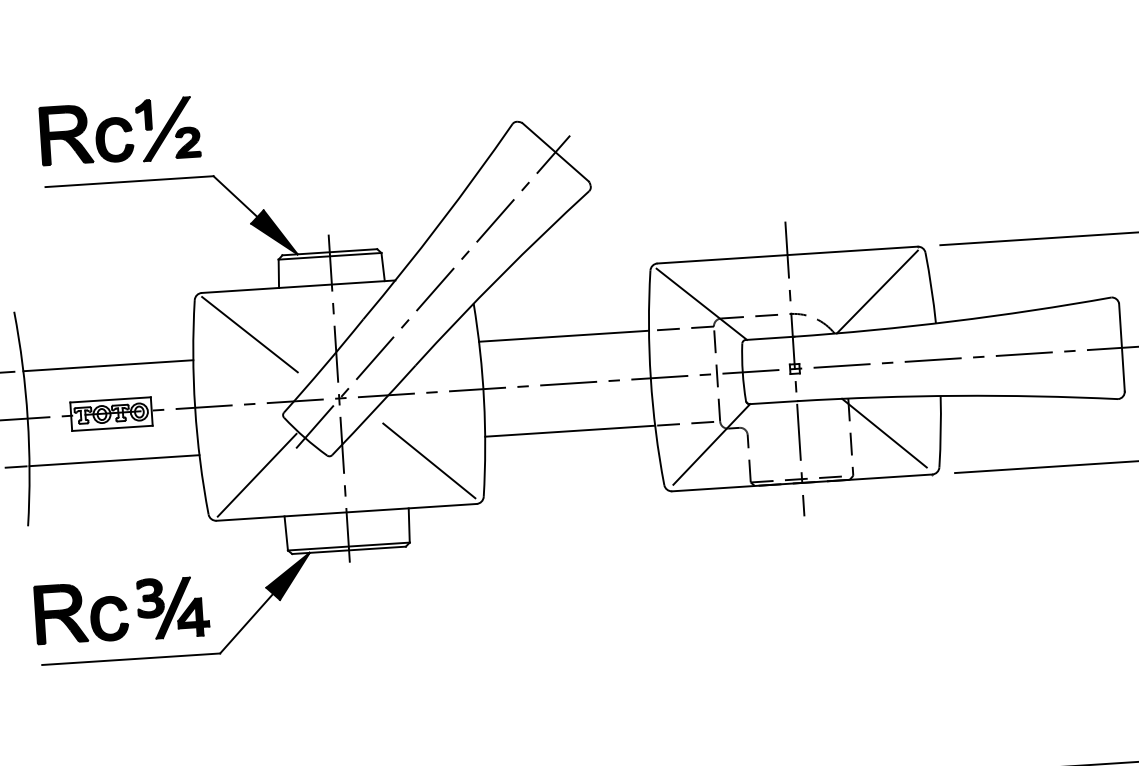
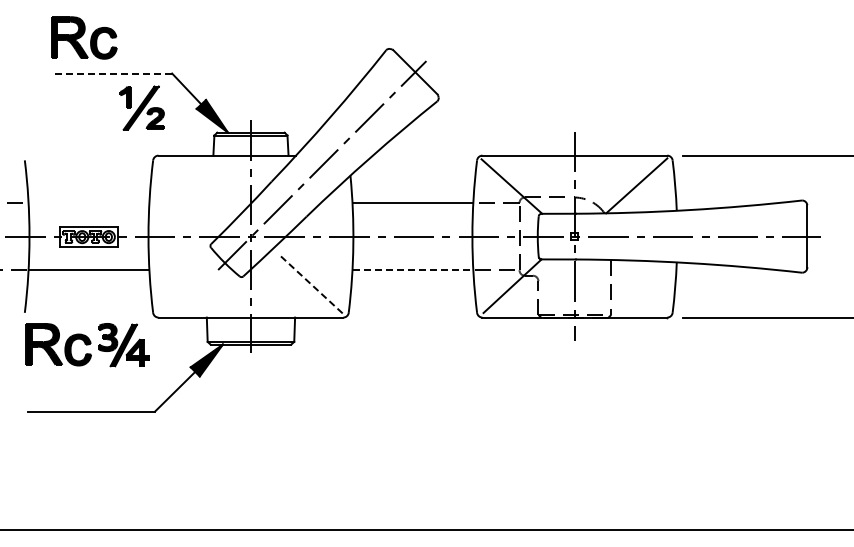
part: (167, 128) -> (141, 107), moved
line: (129, 181) -> (112, 73), solid -> dashed
line: (249, 334) -> (190, 187), removed
line: (107, 365) -> (88, 202), removed
line: (571, 431) -> (413, 270), solid -> dashed
line: (883, 432) -> (634, 285), removed
line: (430, 461) -> (312, 285), solid -> dashed
line: (257, 474) -> (189, 286), removed
part: (122, 611) -> (87, 345), moved

